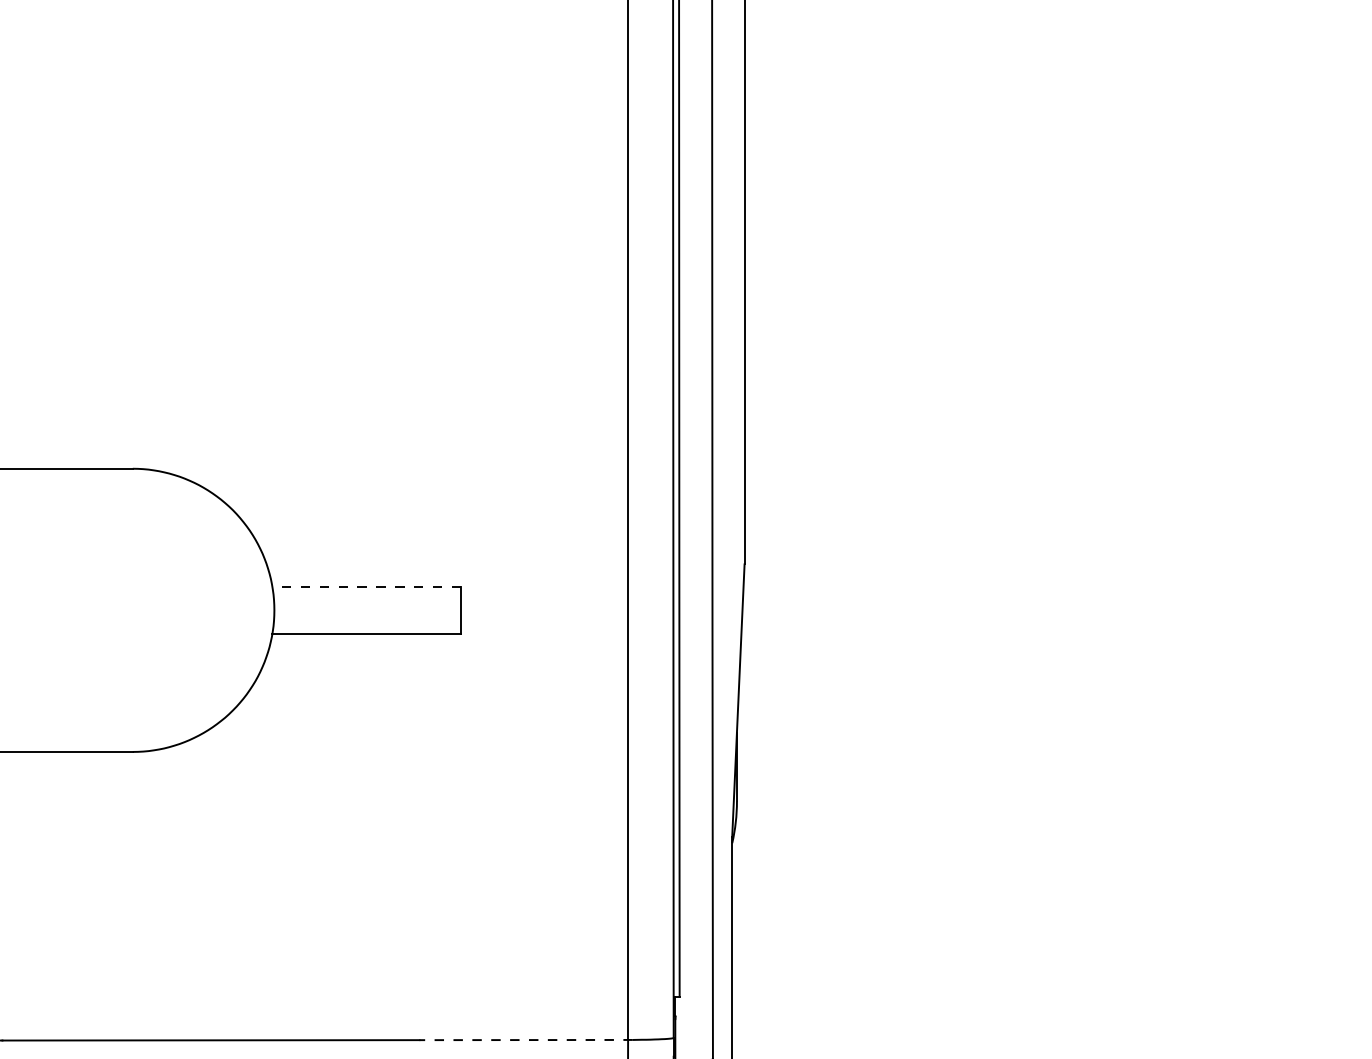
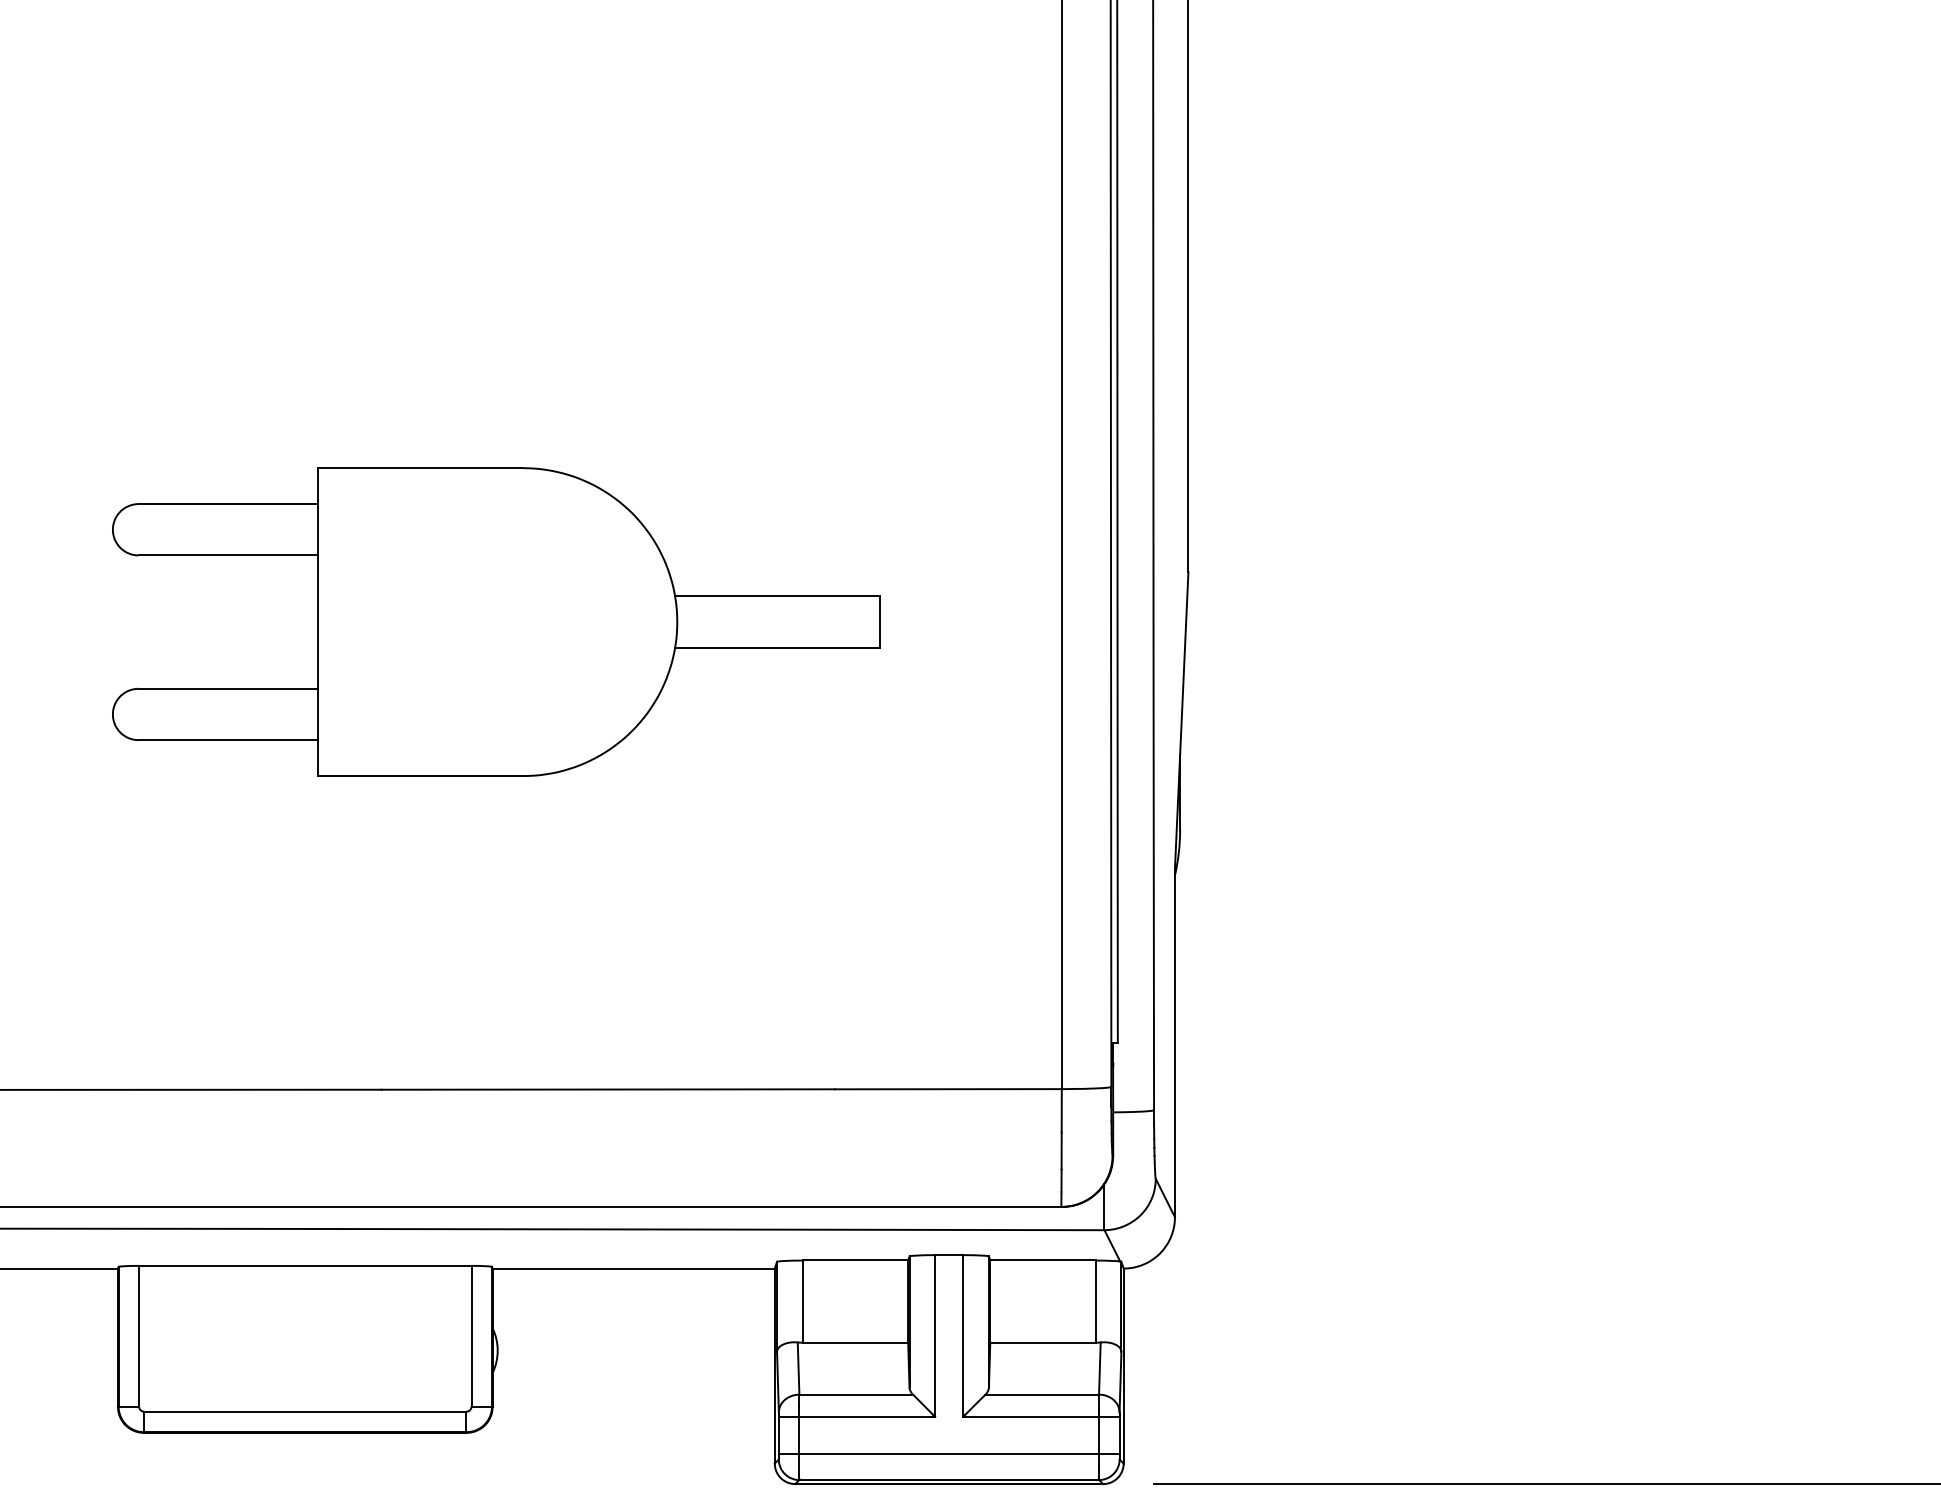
line: (366, 586) -> (777, 596), dashed -> solid
line: (525, 1040) -> (950, 1089), dashed -> solid

